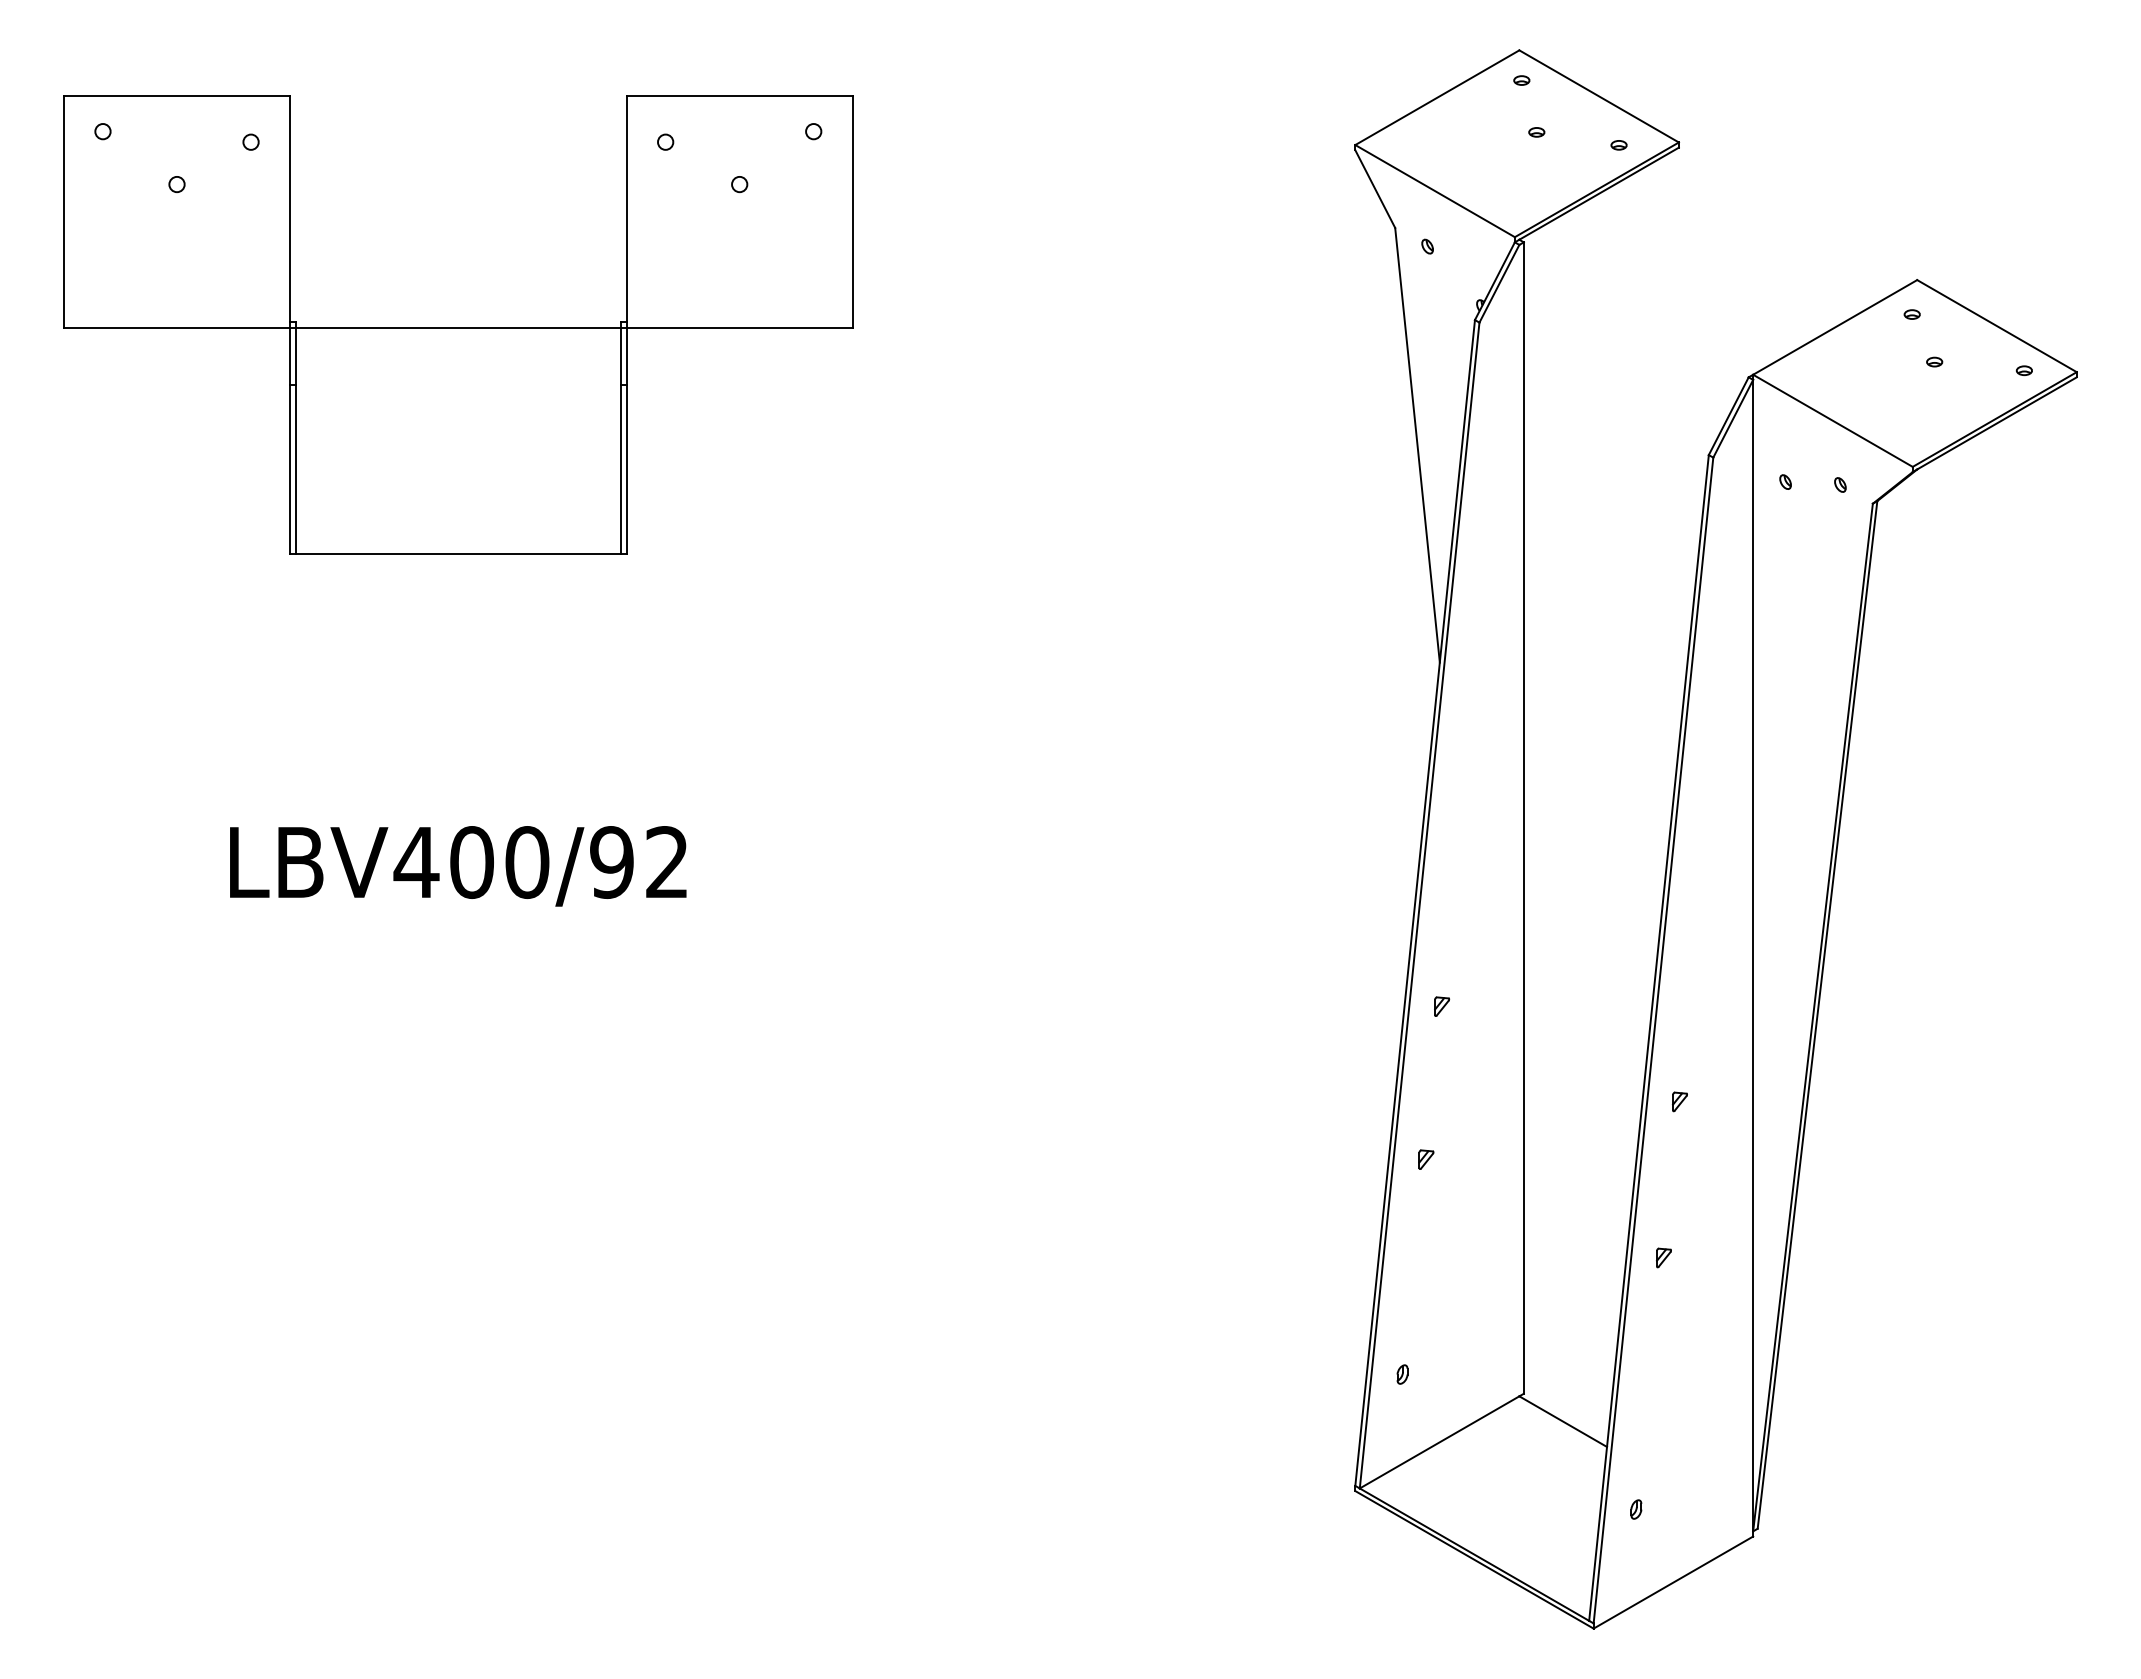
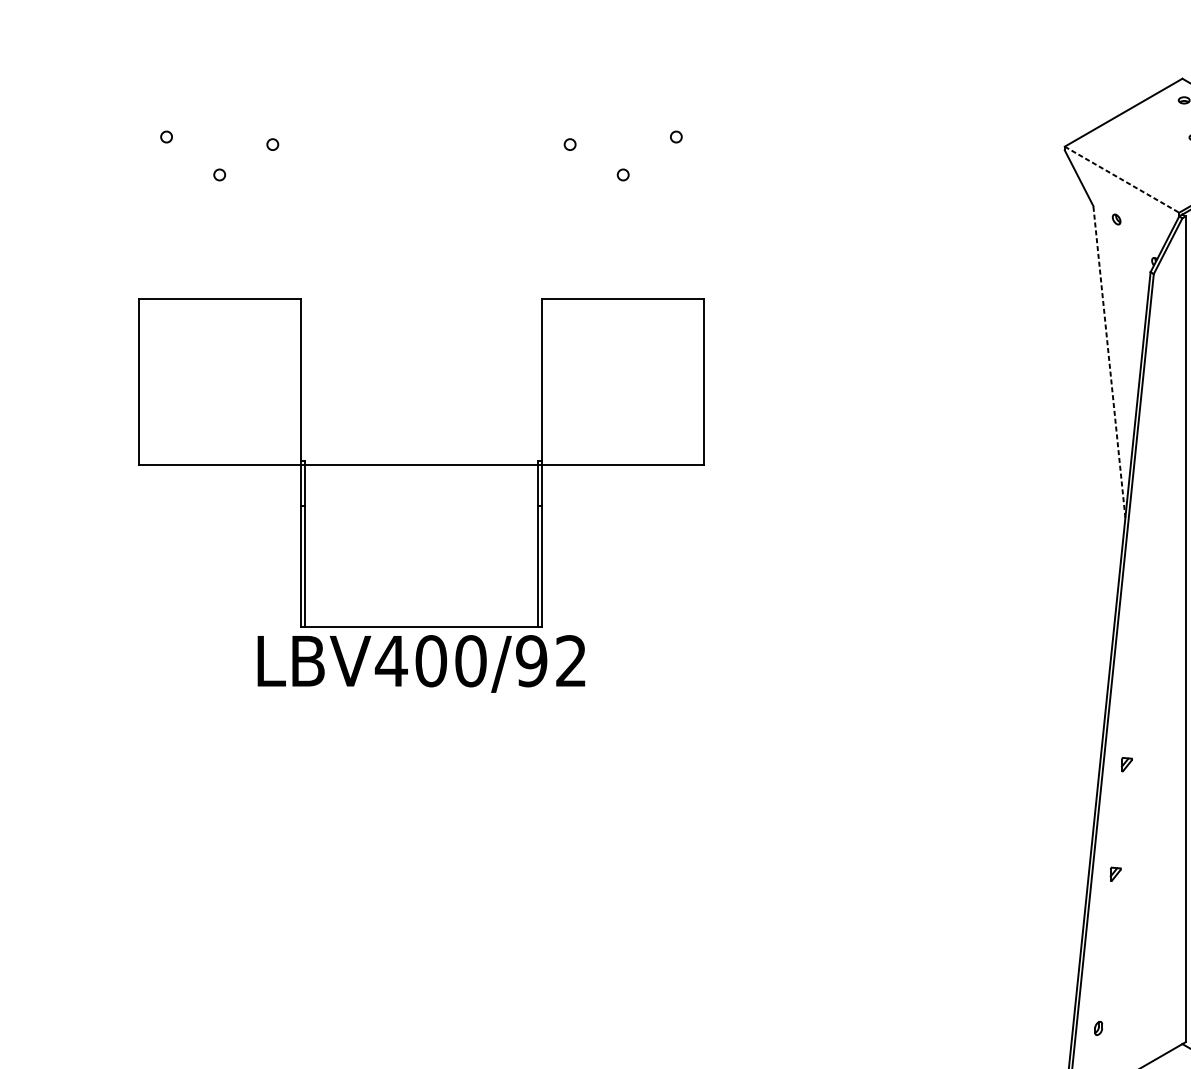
line: (1435, 191) -> (1122, 179), solid -> dashed
part: (458, 324) -> (421, 462), moved
line: (1417, 444) -> (1109, 361), solid -> dashed

